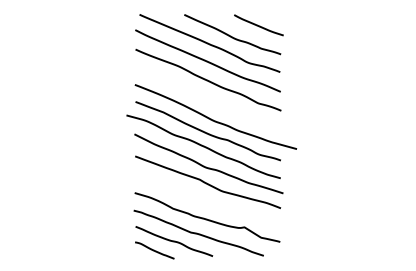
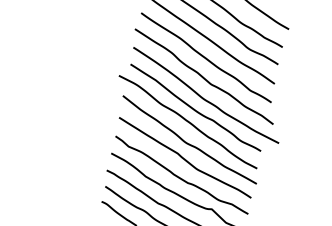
curve: (208, 98) -> (202, 75), added
curve: (207, 202) -> (180, 177), added

